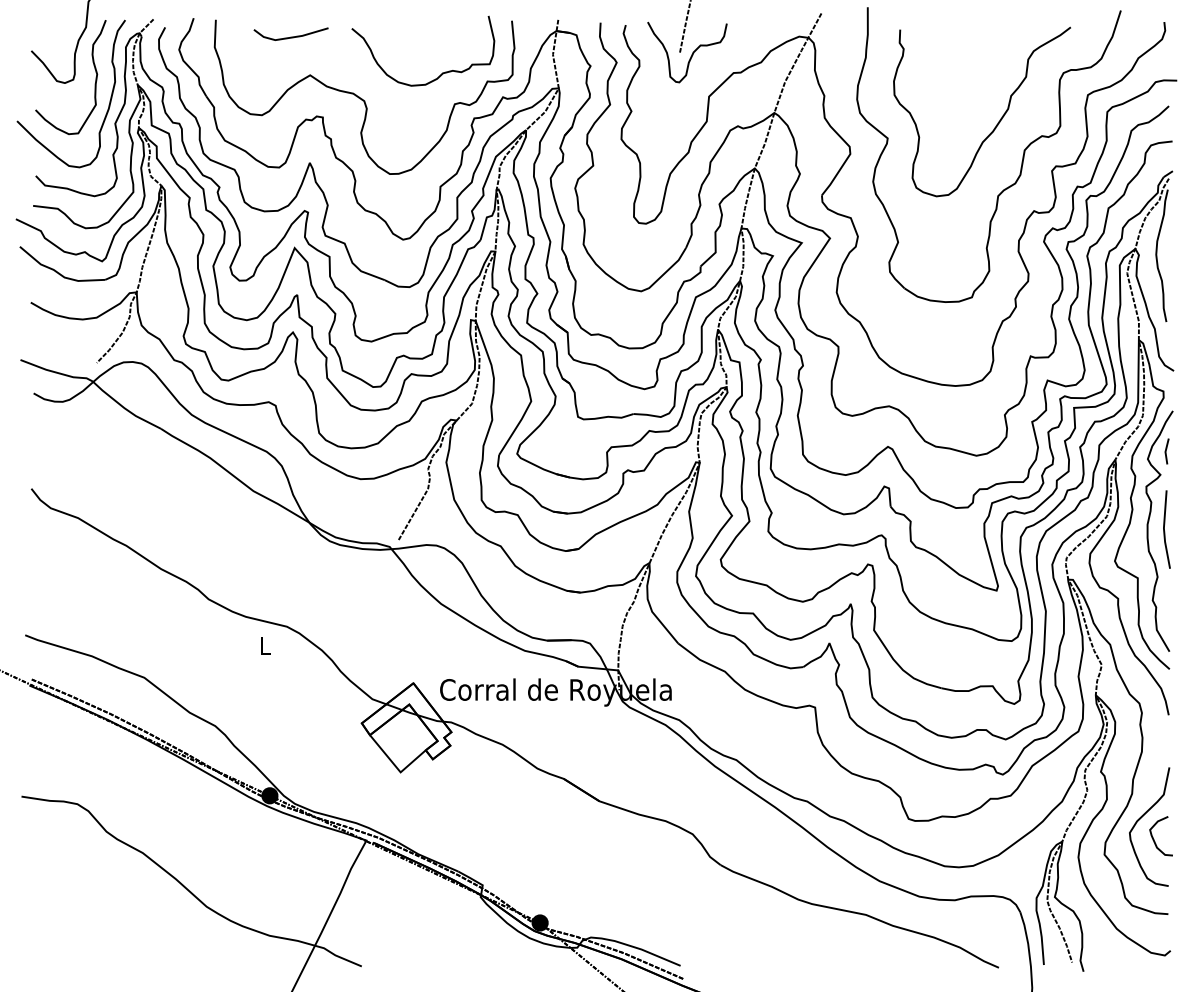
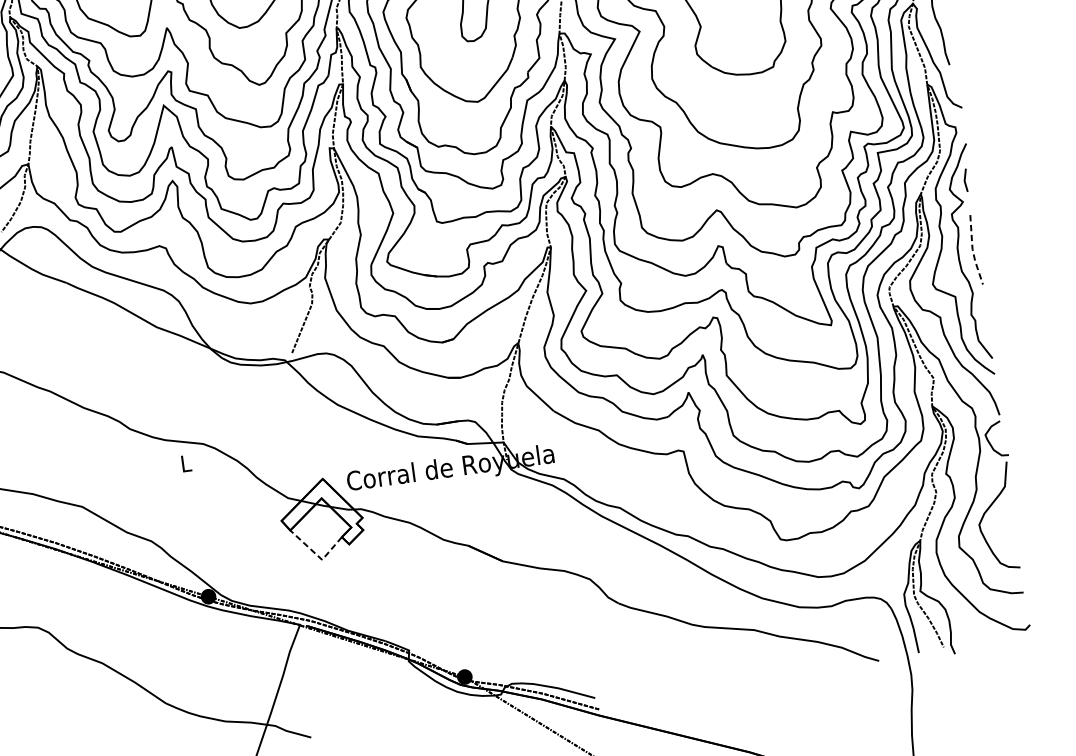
line: (1164, 530) -> (973, 251), solid -> dashed
line: (396, 767) -> (317, 556), solid -> dashed
curve: (1154, 839) -> (990, 443), moved

